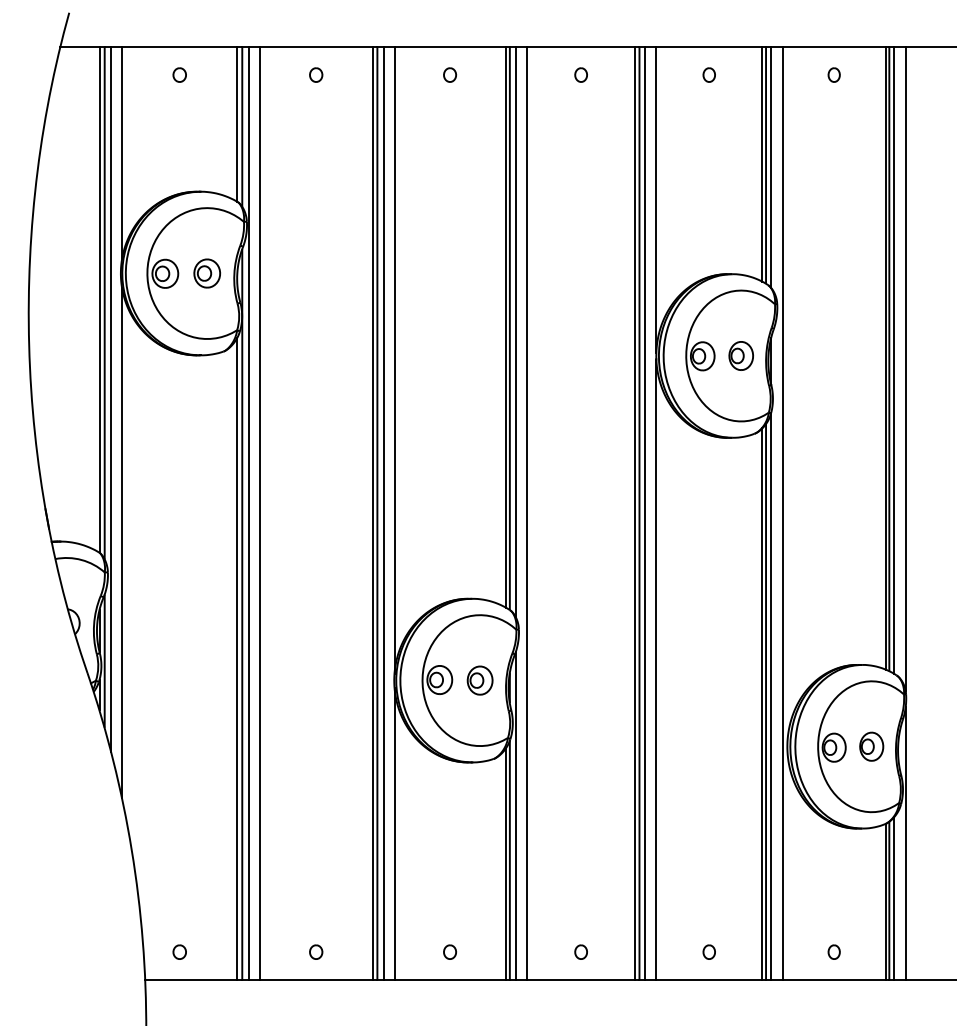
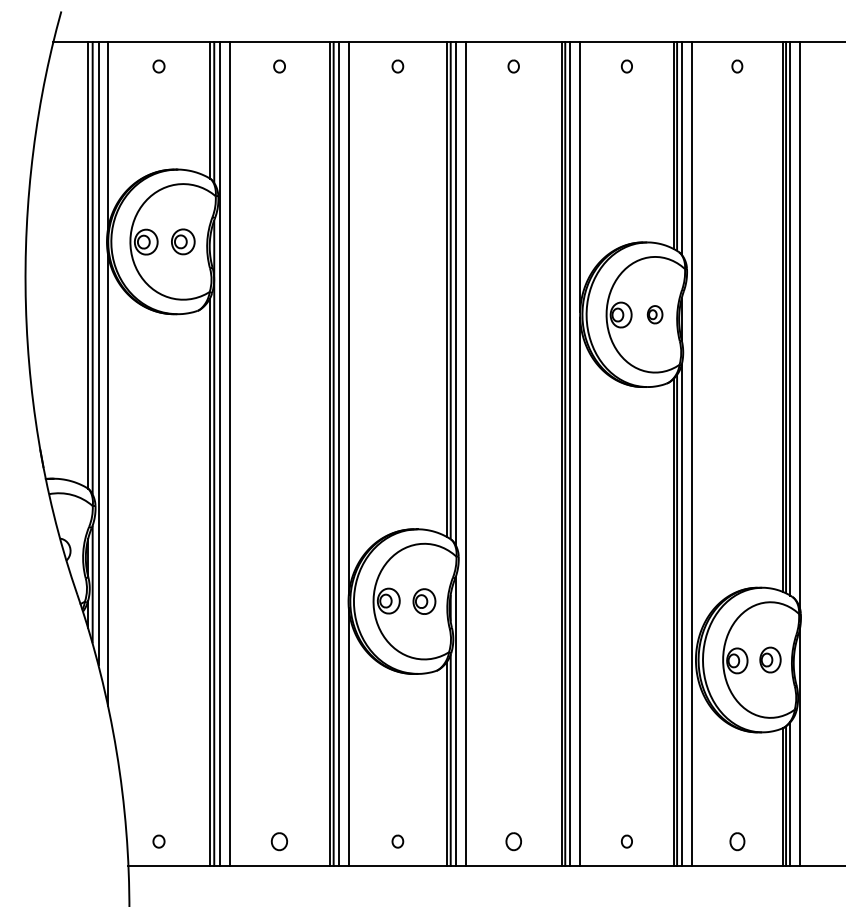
part: (740, 355) -> (654, 314), size x0.7
part: (316, 951) -> (279, 841), size x1.4
part: (580, 951) -> (513, 841), size x1.4
part: (833, 951) -> (736, 841), size x1.4

